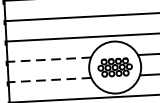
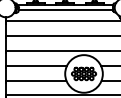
line: (48, 59) -> (36, 65), dashed -> solid
line: (50, 80) -> (36, 80), dashed -> solid

